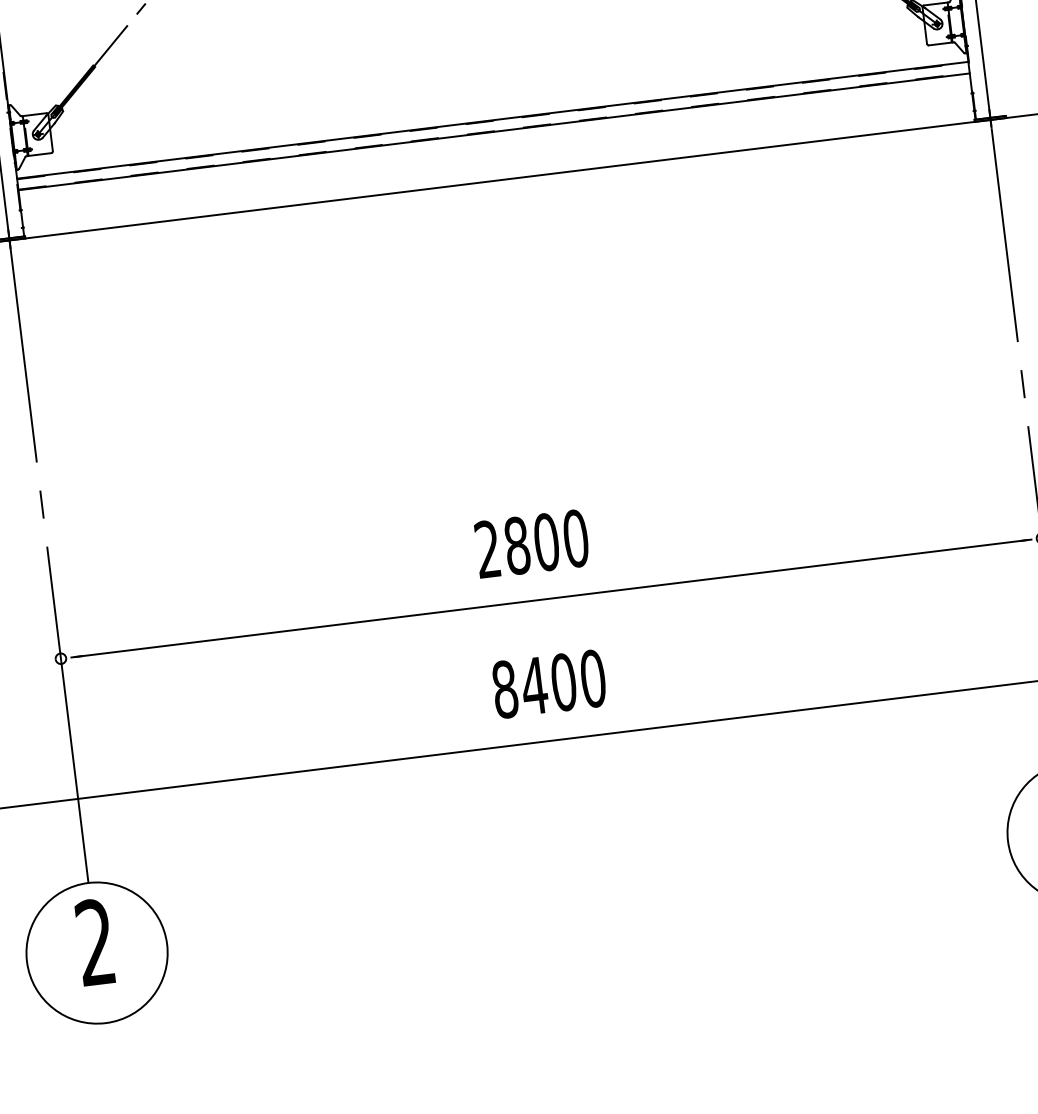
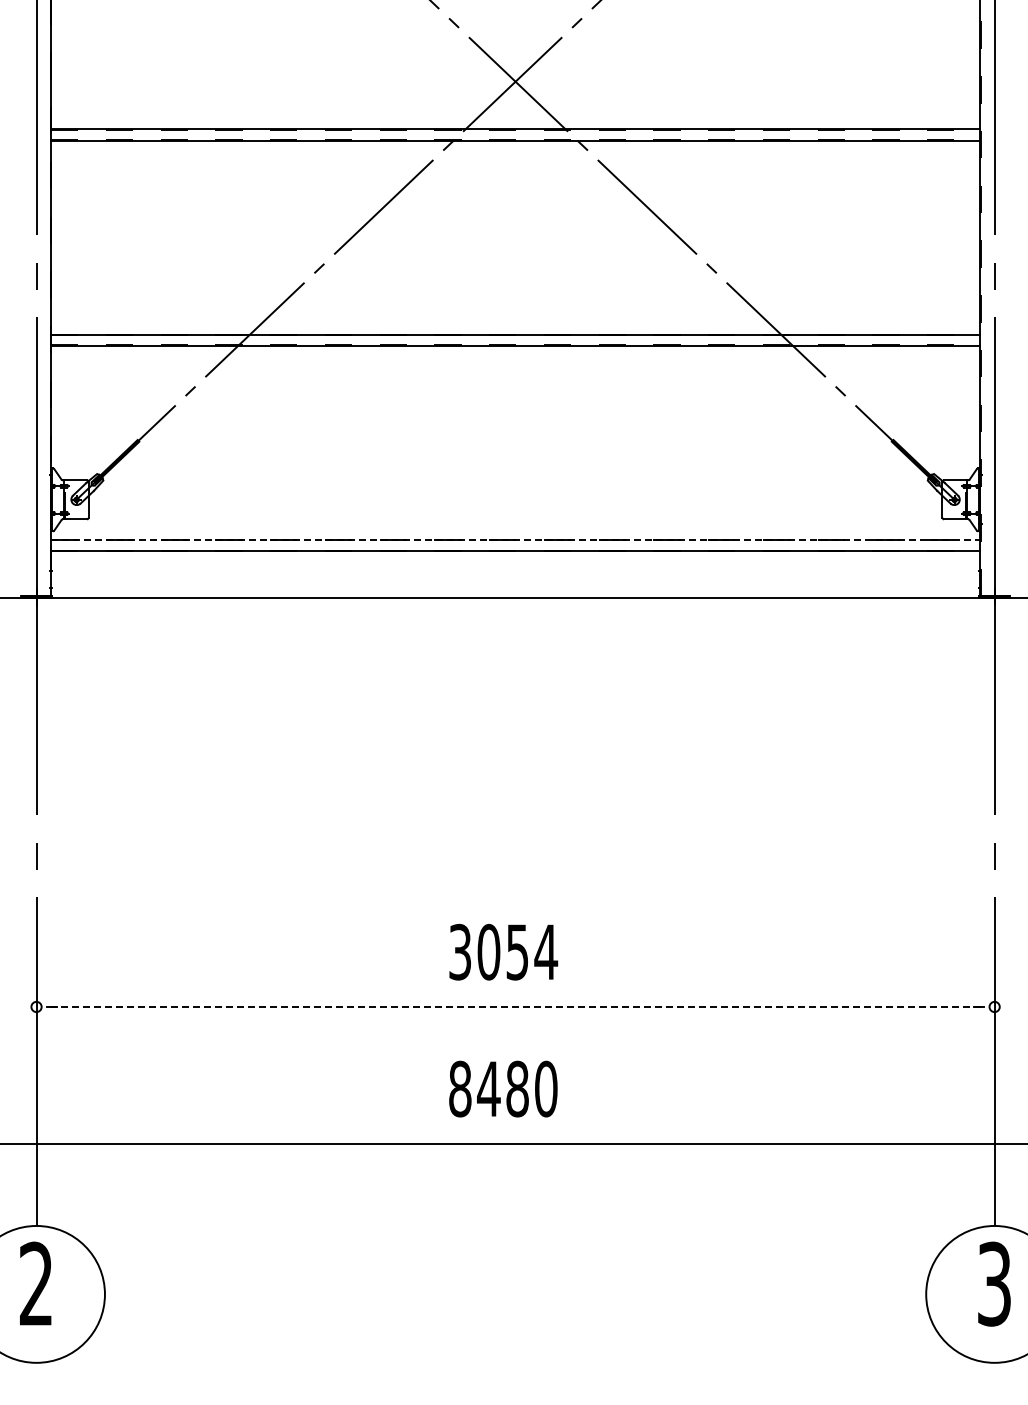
line: (492, 119) -> (515, 539), solid -> dashed
text: (532, 543) -> (503, 951), 2800 -> 3054
line: (552, 597) -> (516, 1006), solid -> dashed
text: (563, 682) -> (517, 1089), 8400 -> 8480

